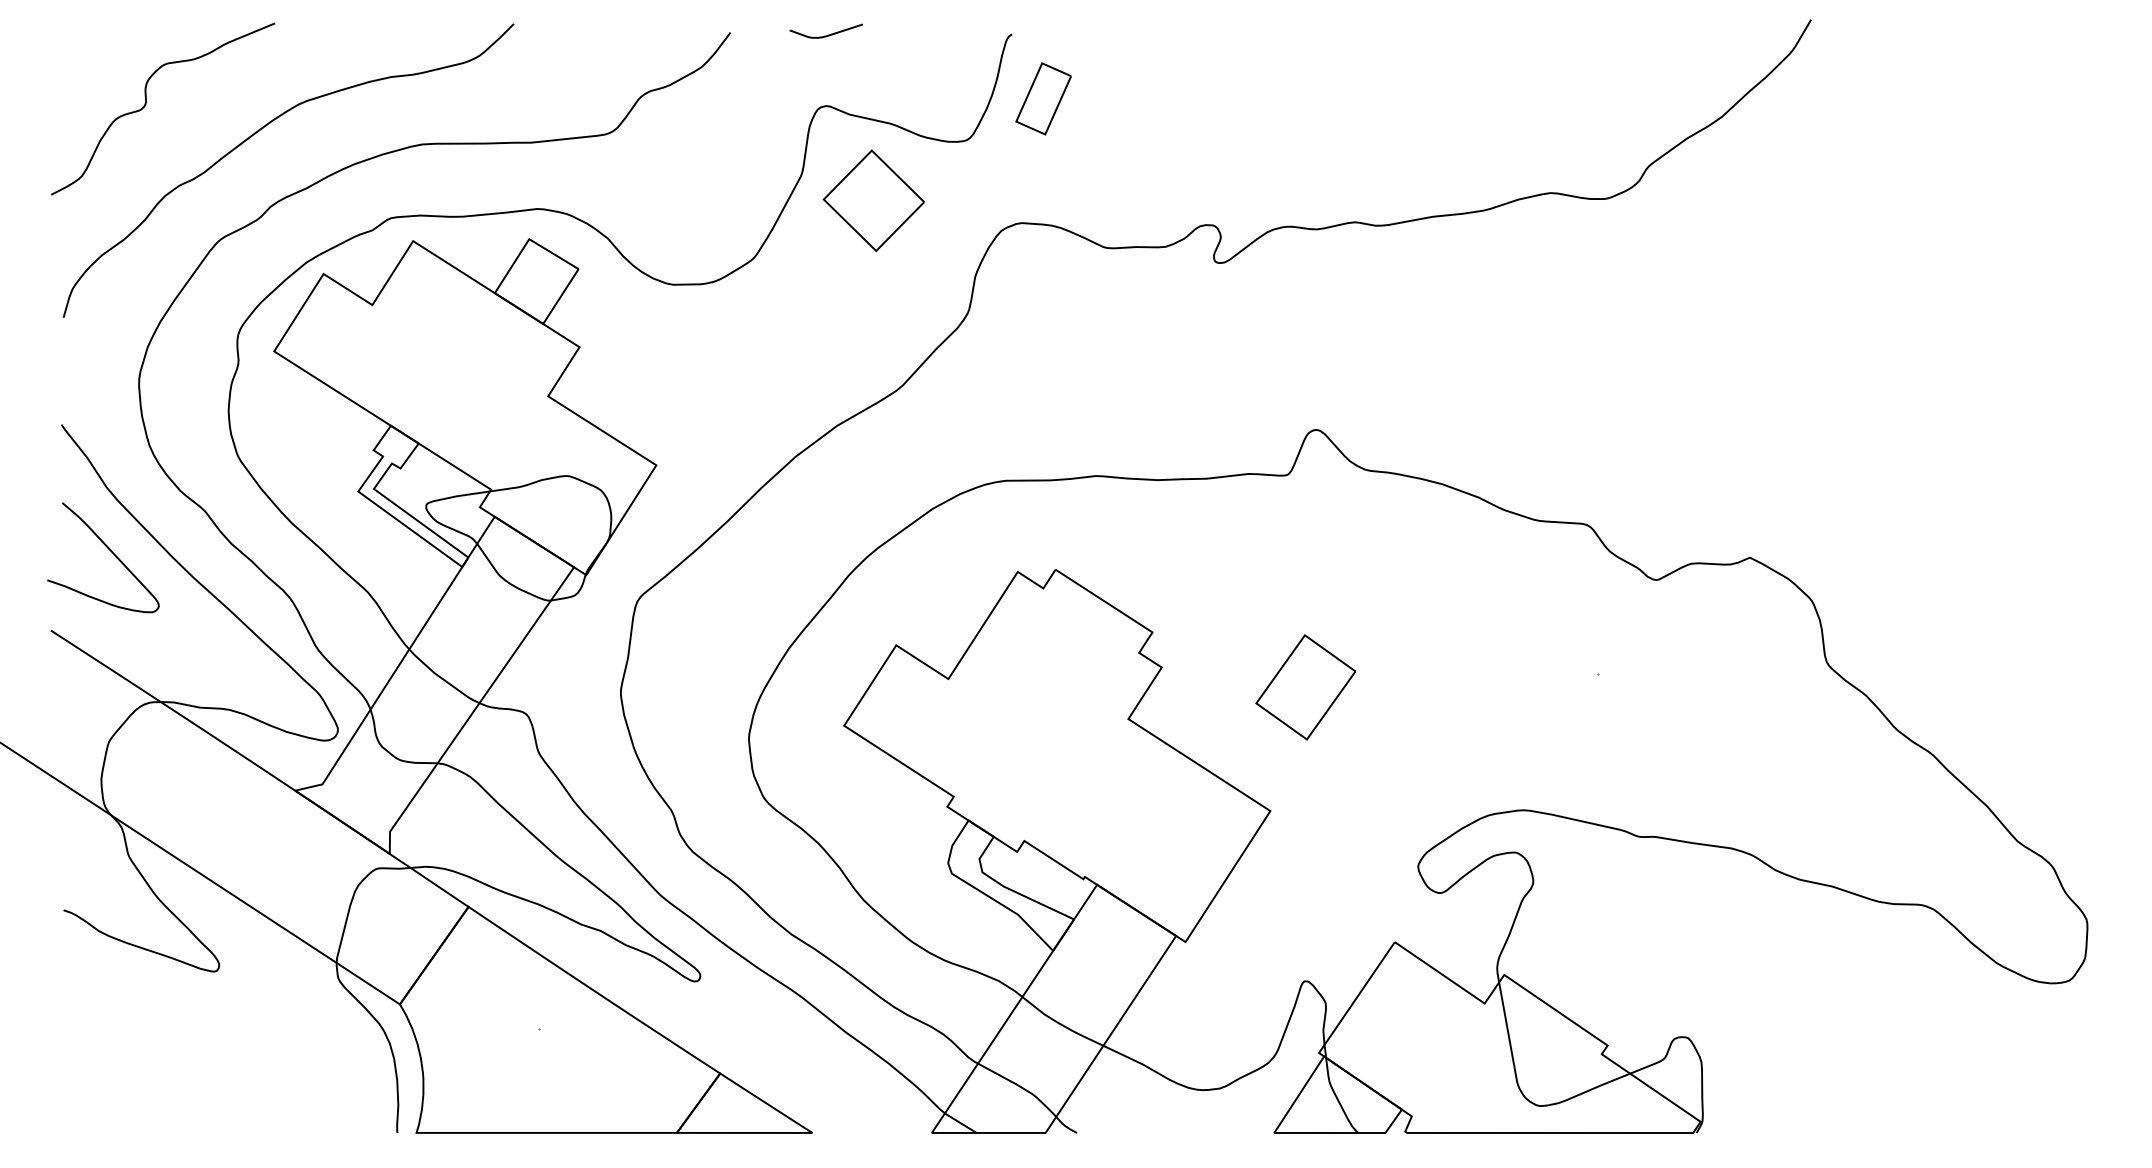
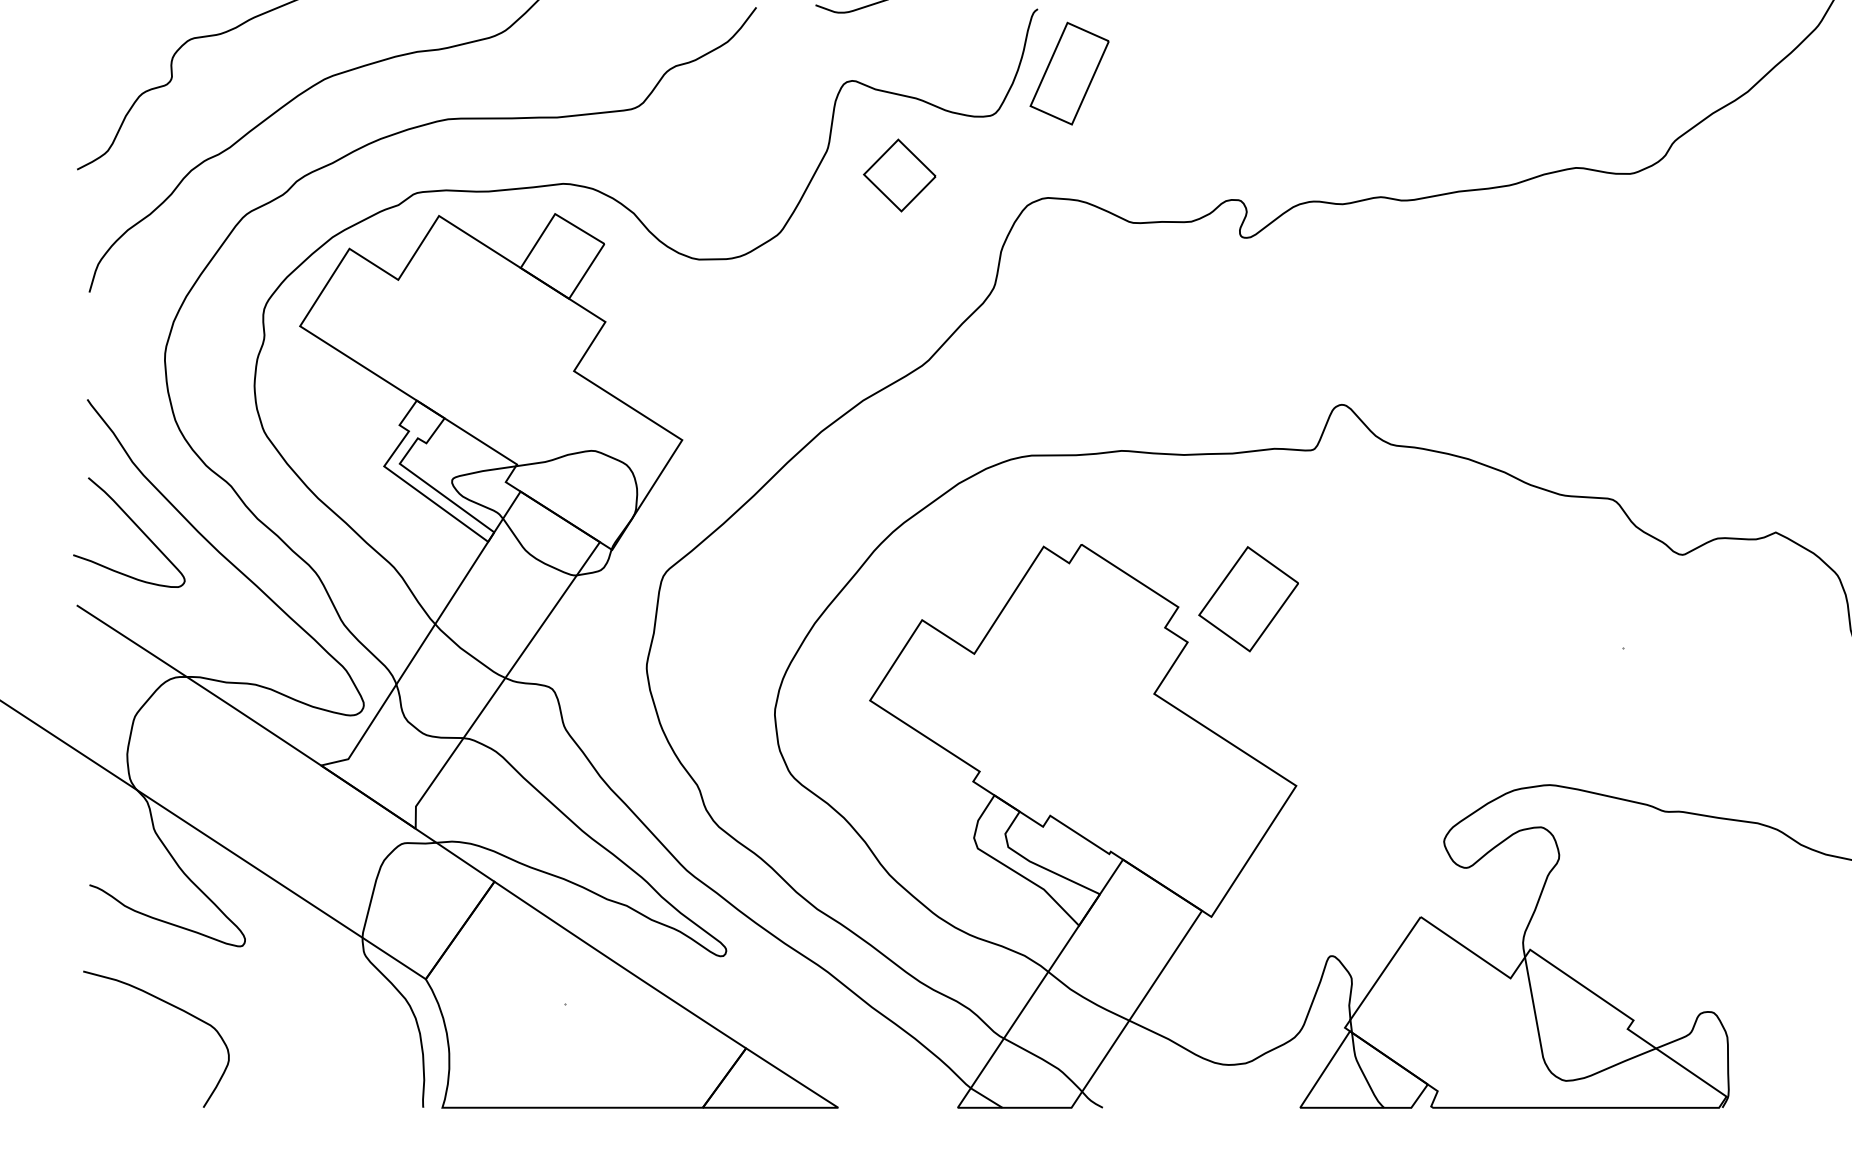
part: (1043, 98) -> (1069, 73), size x1.43
part: (873, 200) -> (899, 175), size x0.71
part: (1305, 687) -> (1248, 599), moved
curve: (146, 1031) -> (172, 1006), added

